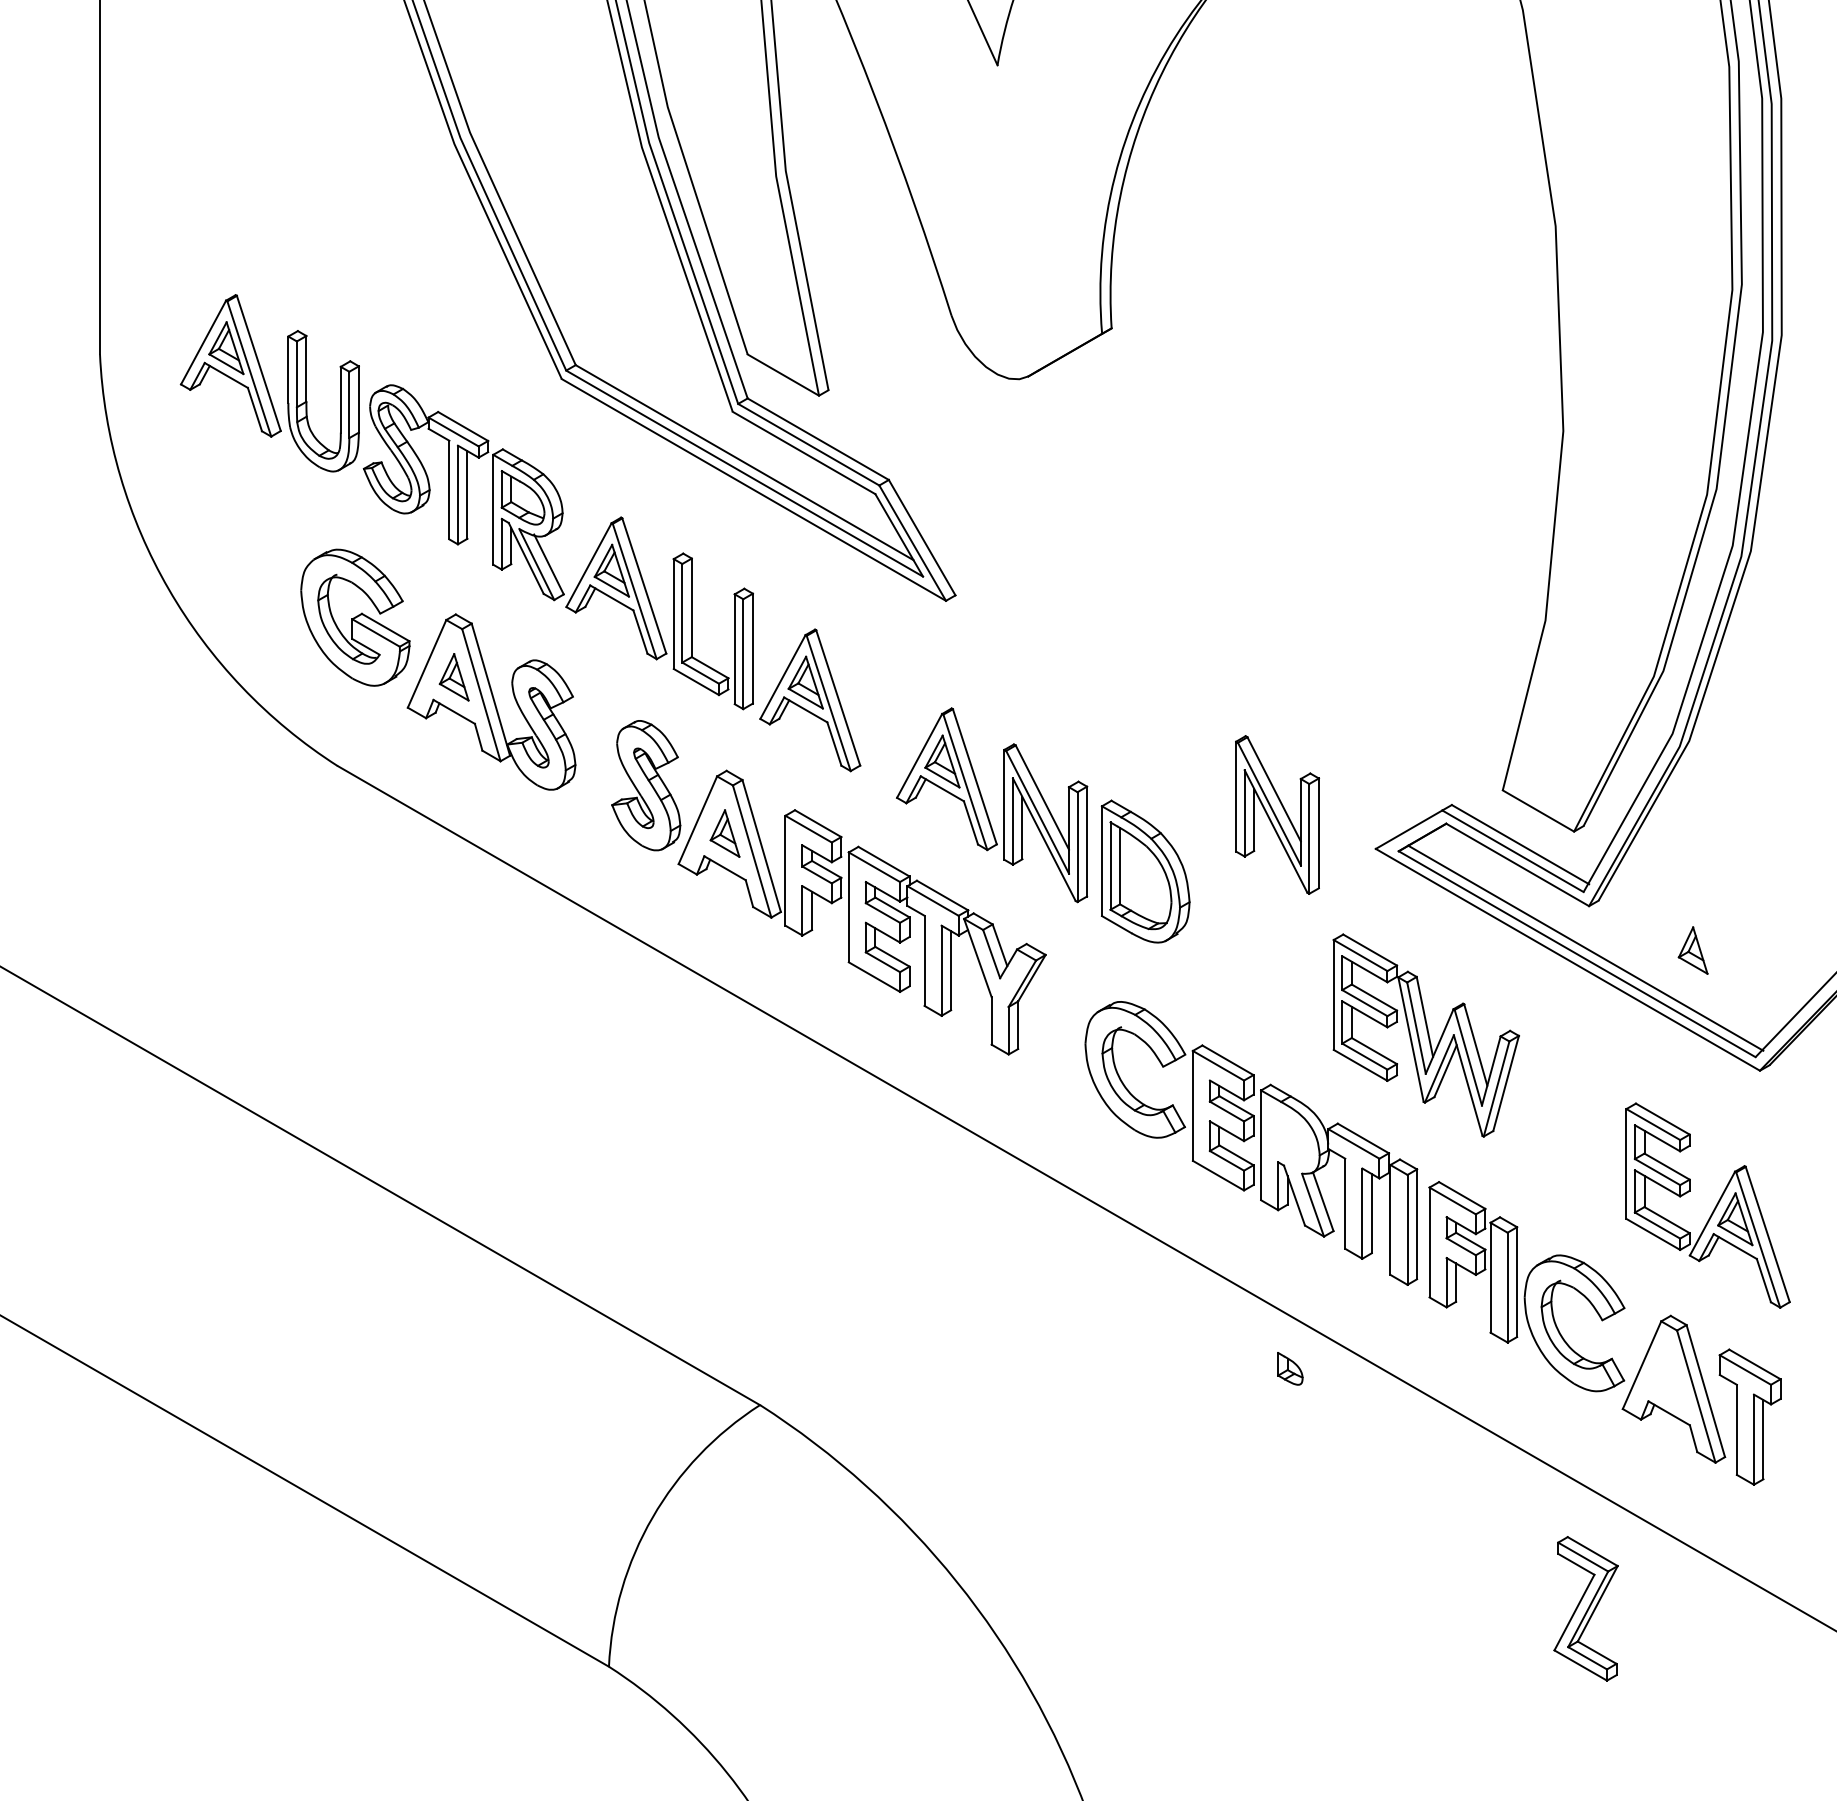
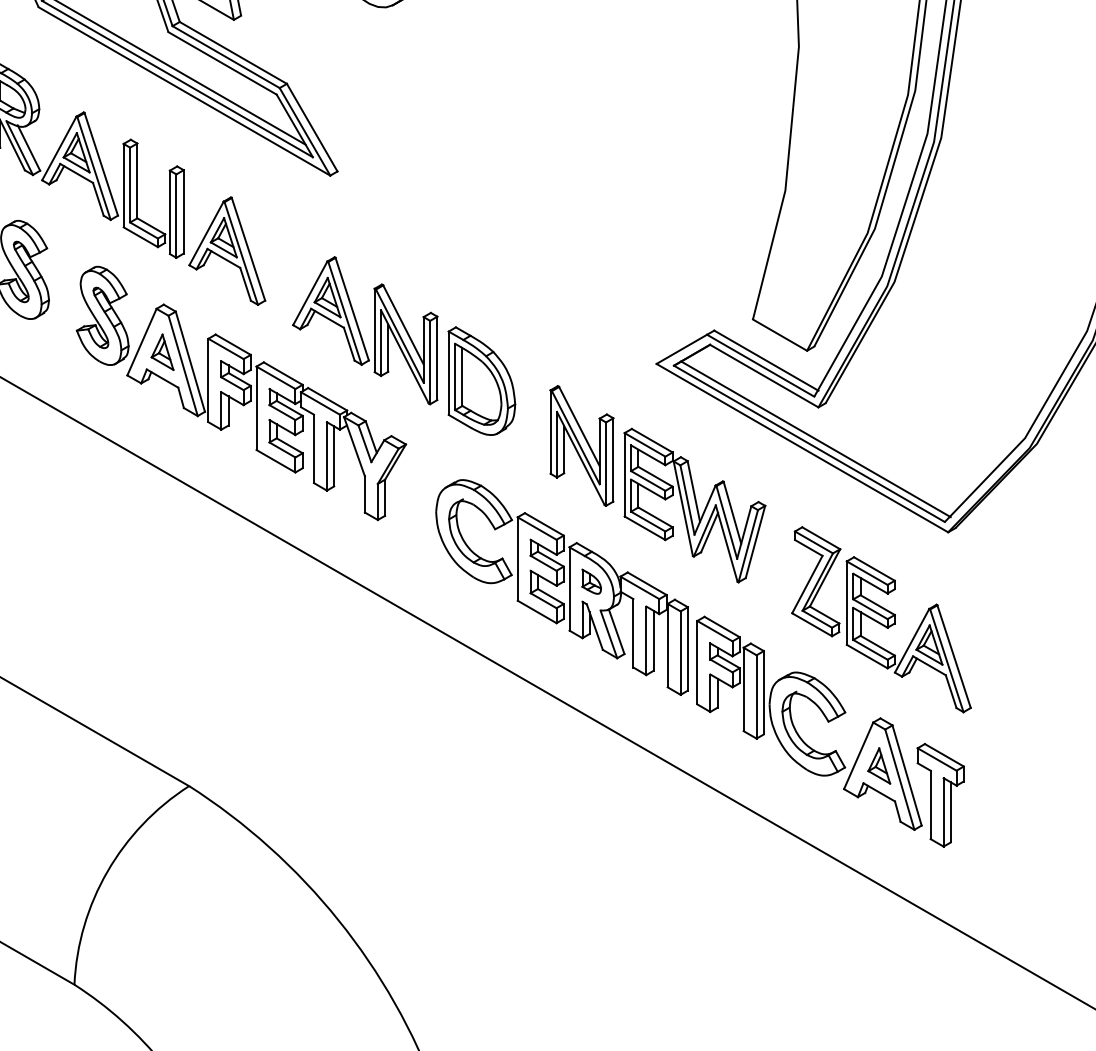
part: (1277, 814) -> (581, 445), moved
part: (1692, 950) -> (878, 765), moved
part: (1290, 1368) -> (591, 581), moved
part: (1585, 1608) -> (815, 581), moved

